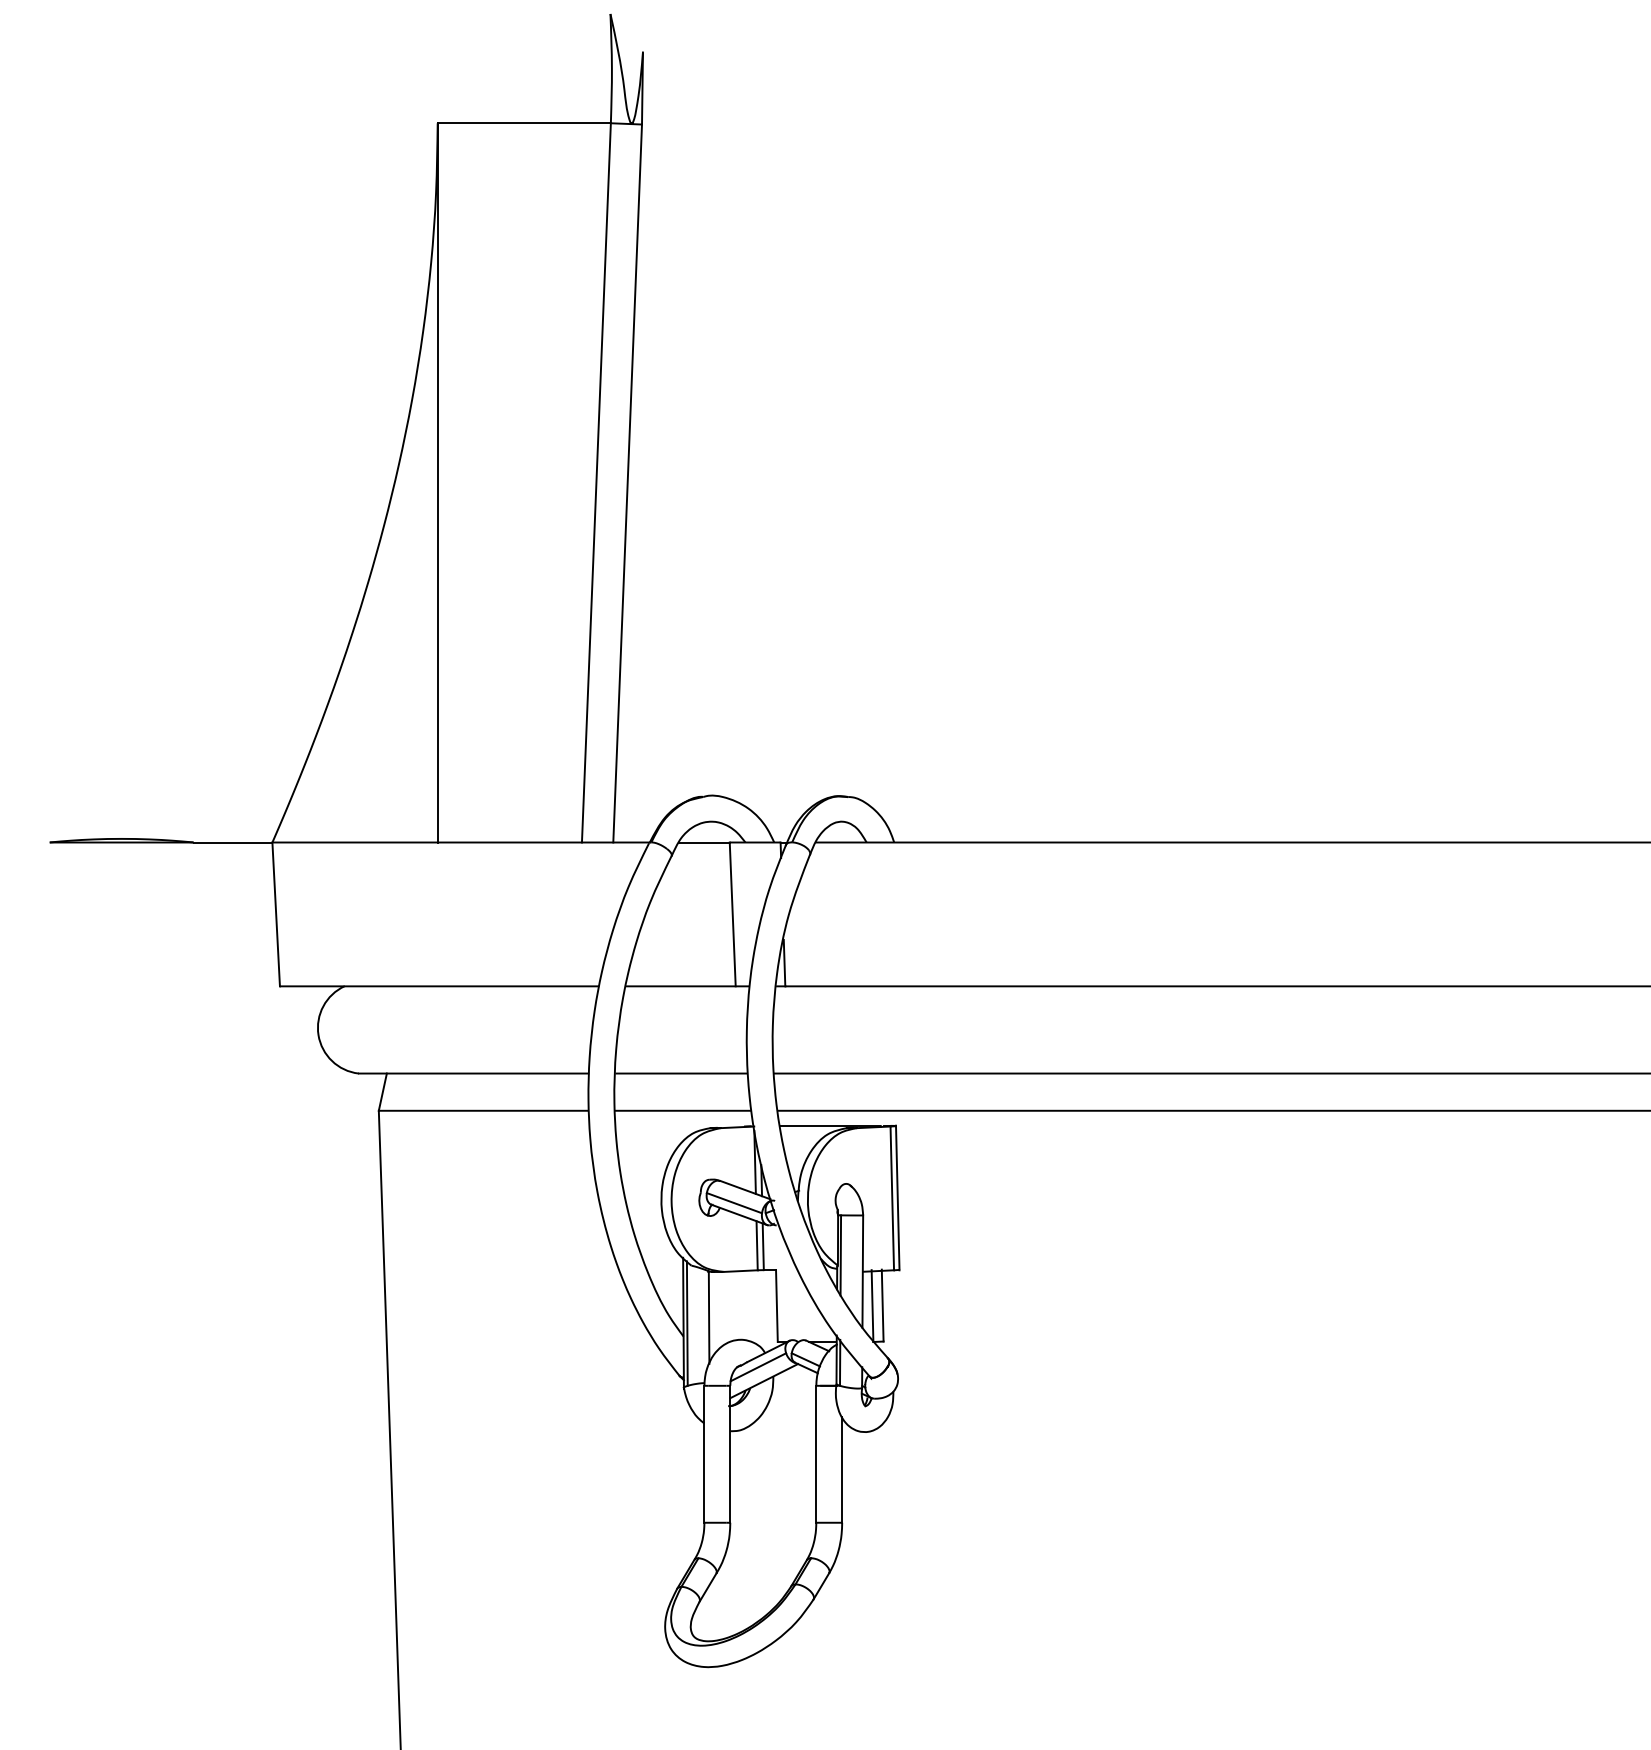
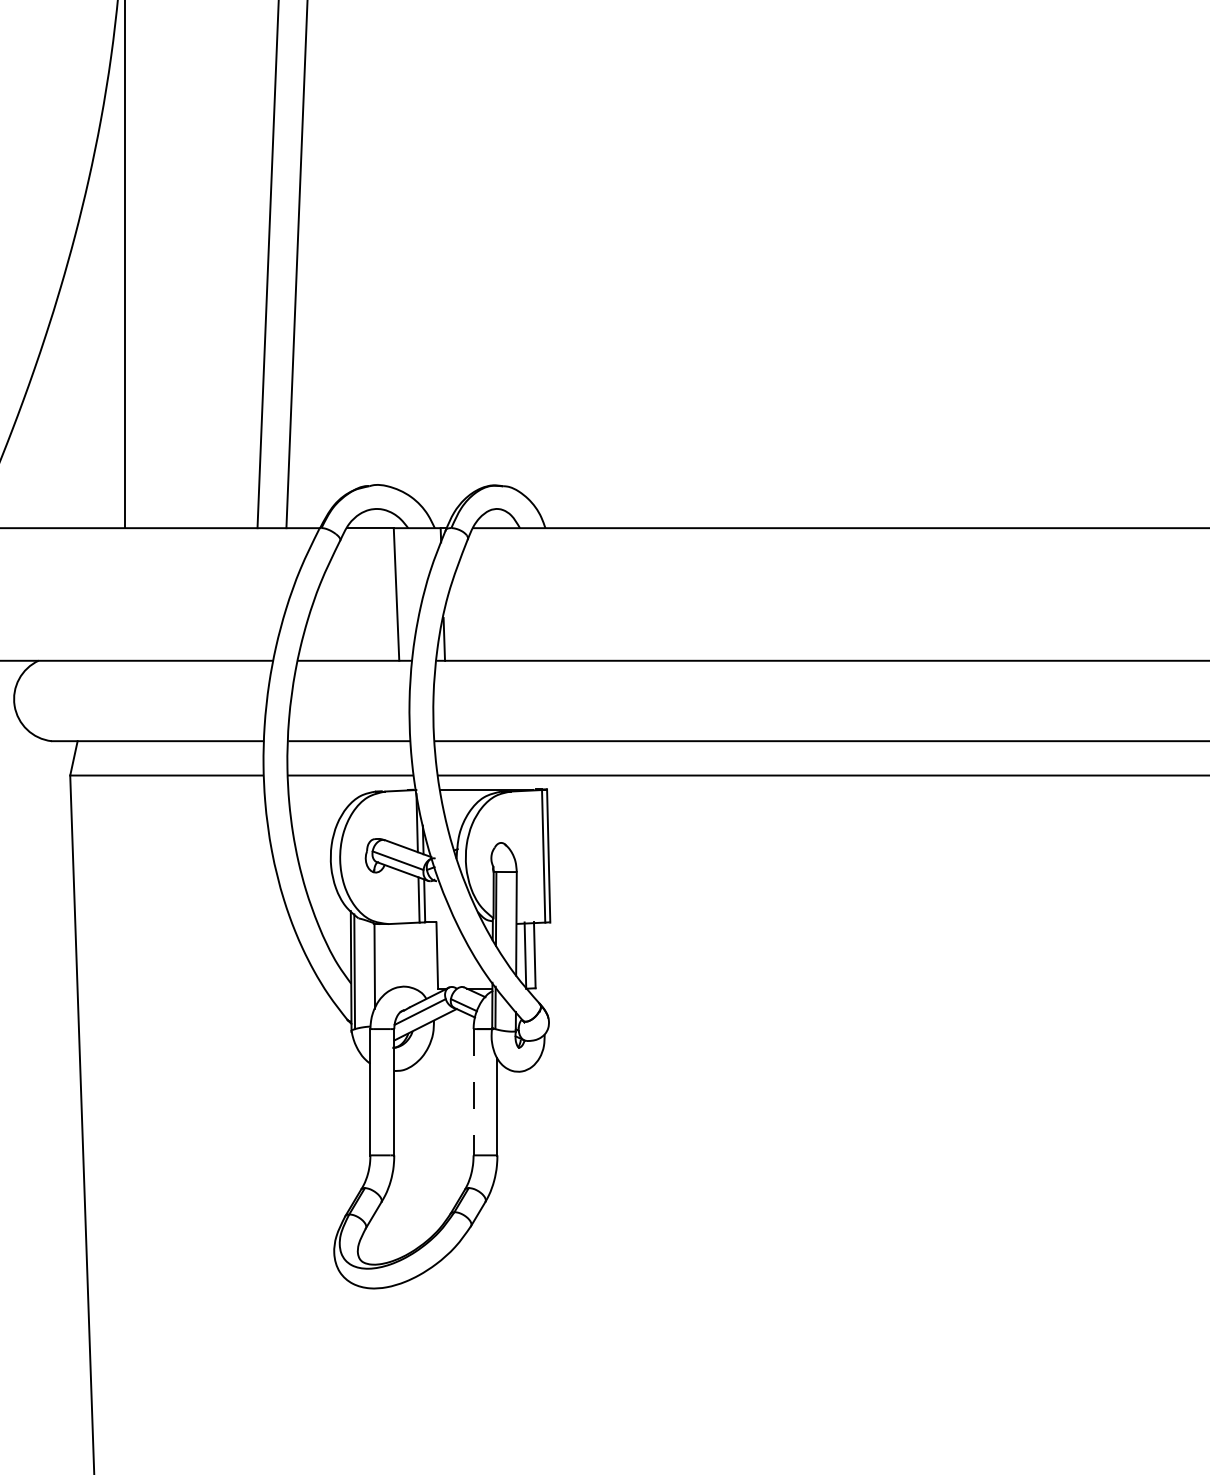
line: (816, 1454) -> (473, 1092), solid -> dashed

